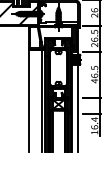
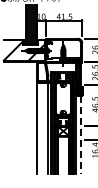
line: (77, 109) -> (80, 135), solid -> dashed

